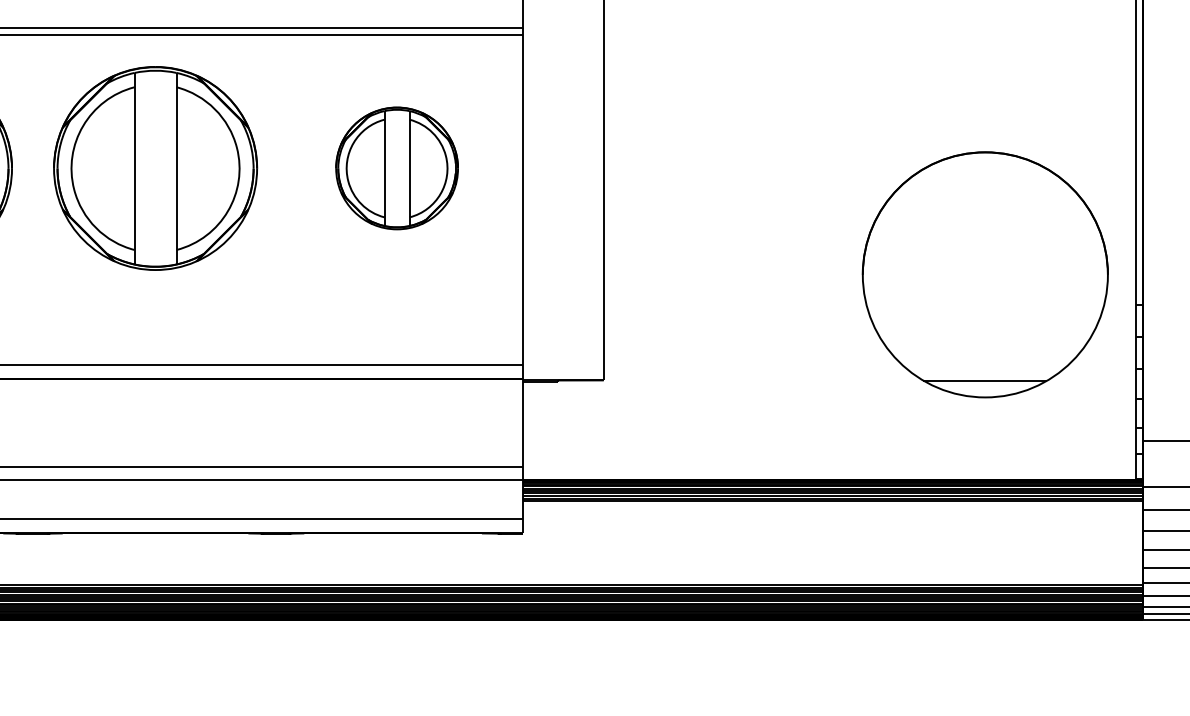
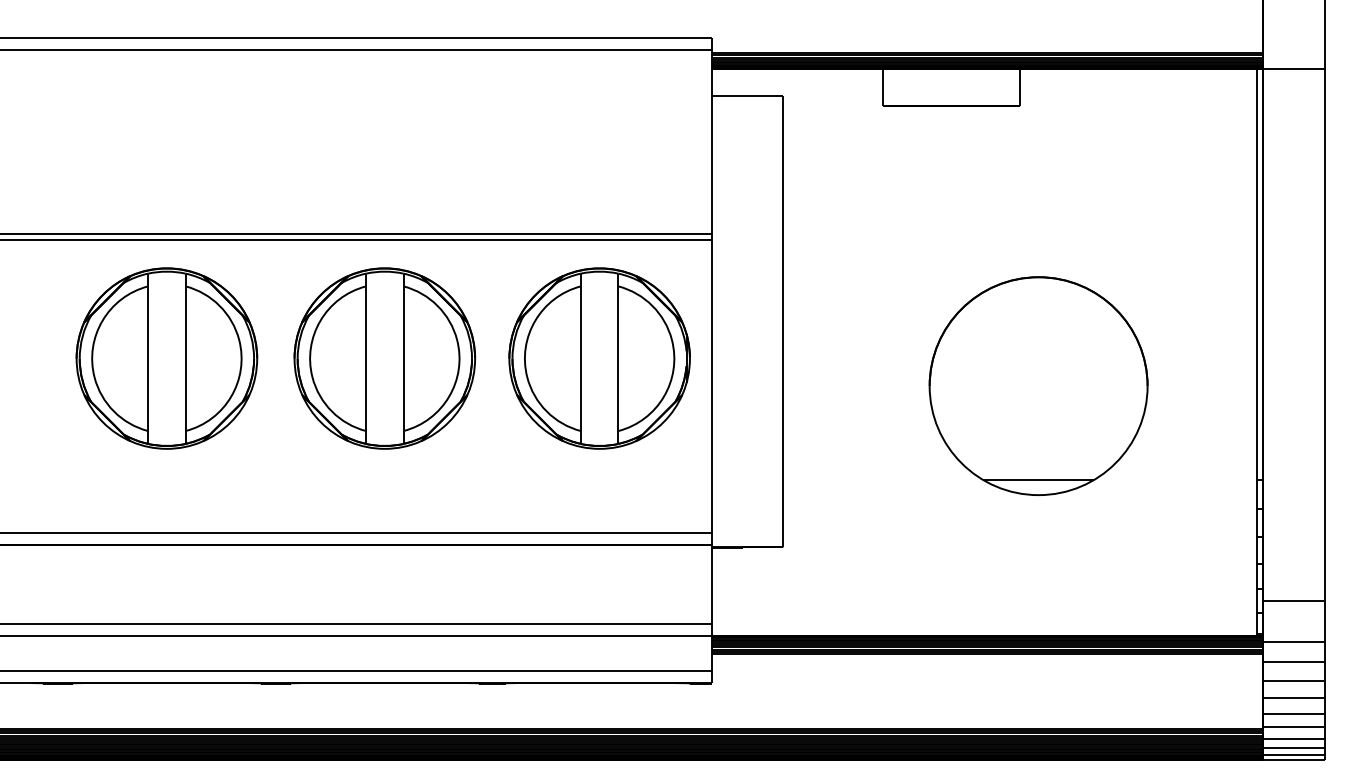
part: (397, 168) -> (599, 358), size x1.67
part: (985, 274) -> (1038, 385), moved

